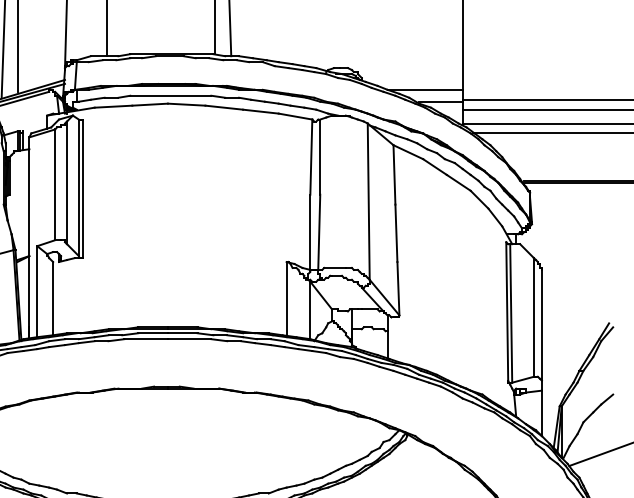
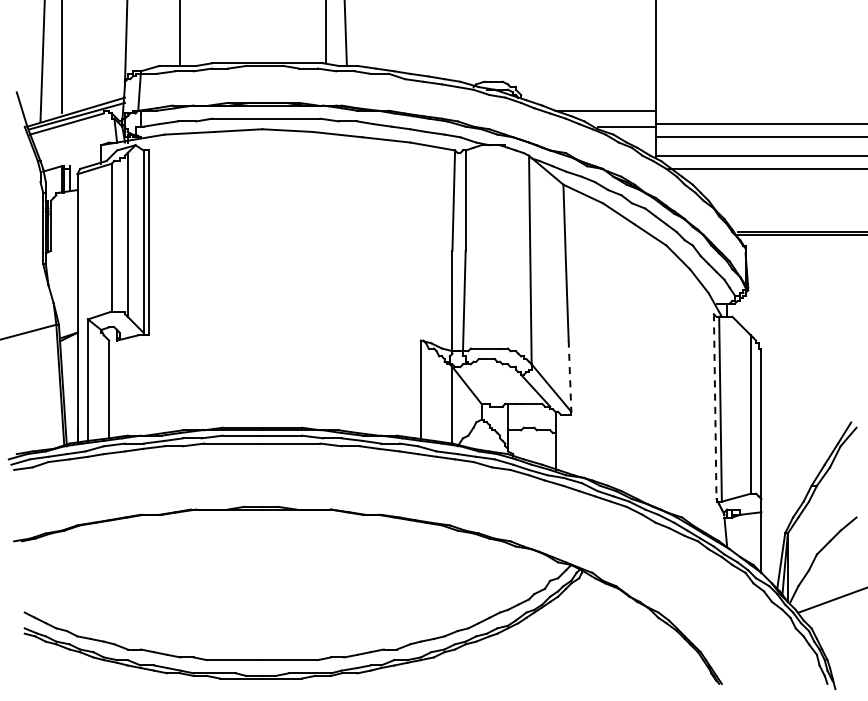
line: (398, 288) -> (570, 376), solid -> dashed
line: (507, 312) -> (715, 407), solid -> dashed

